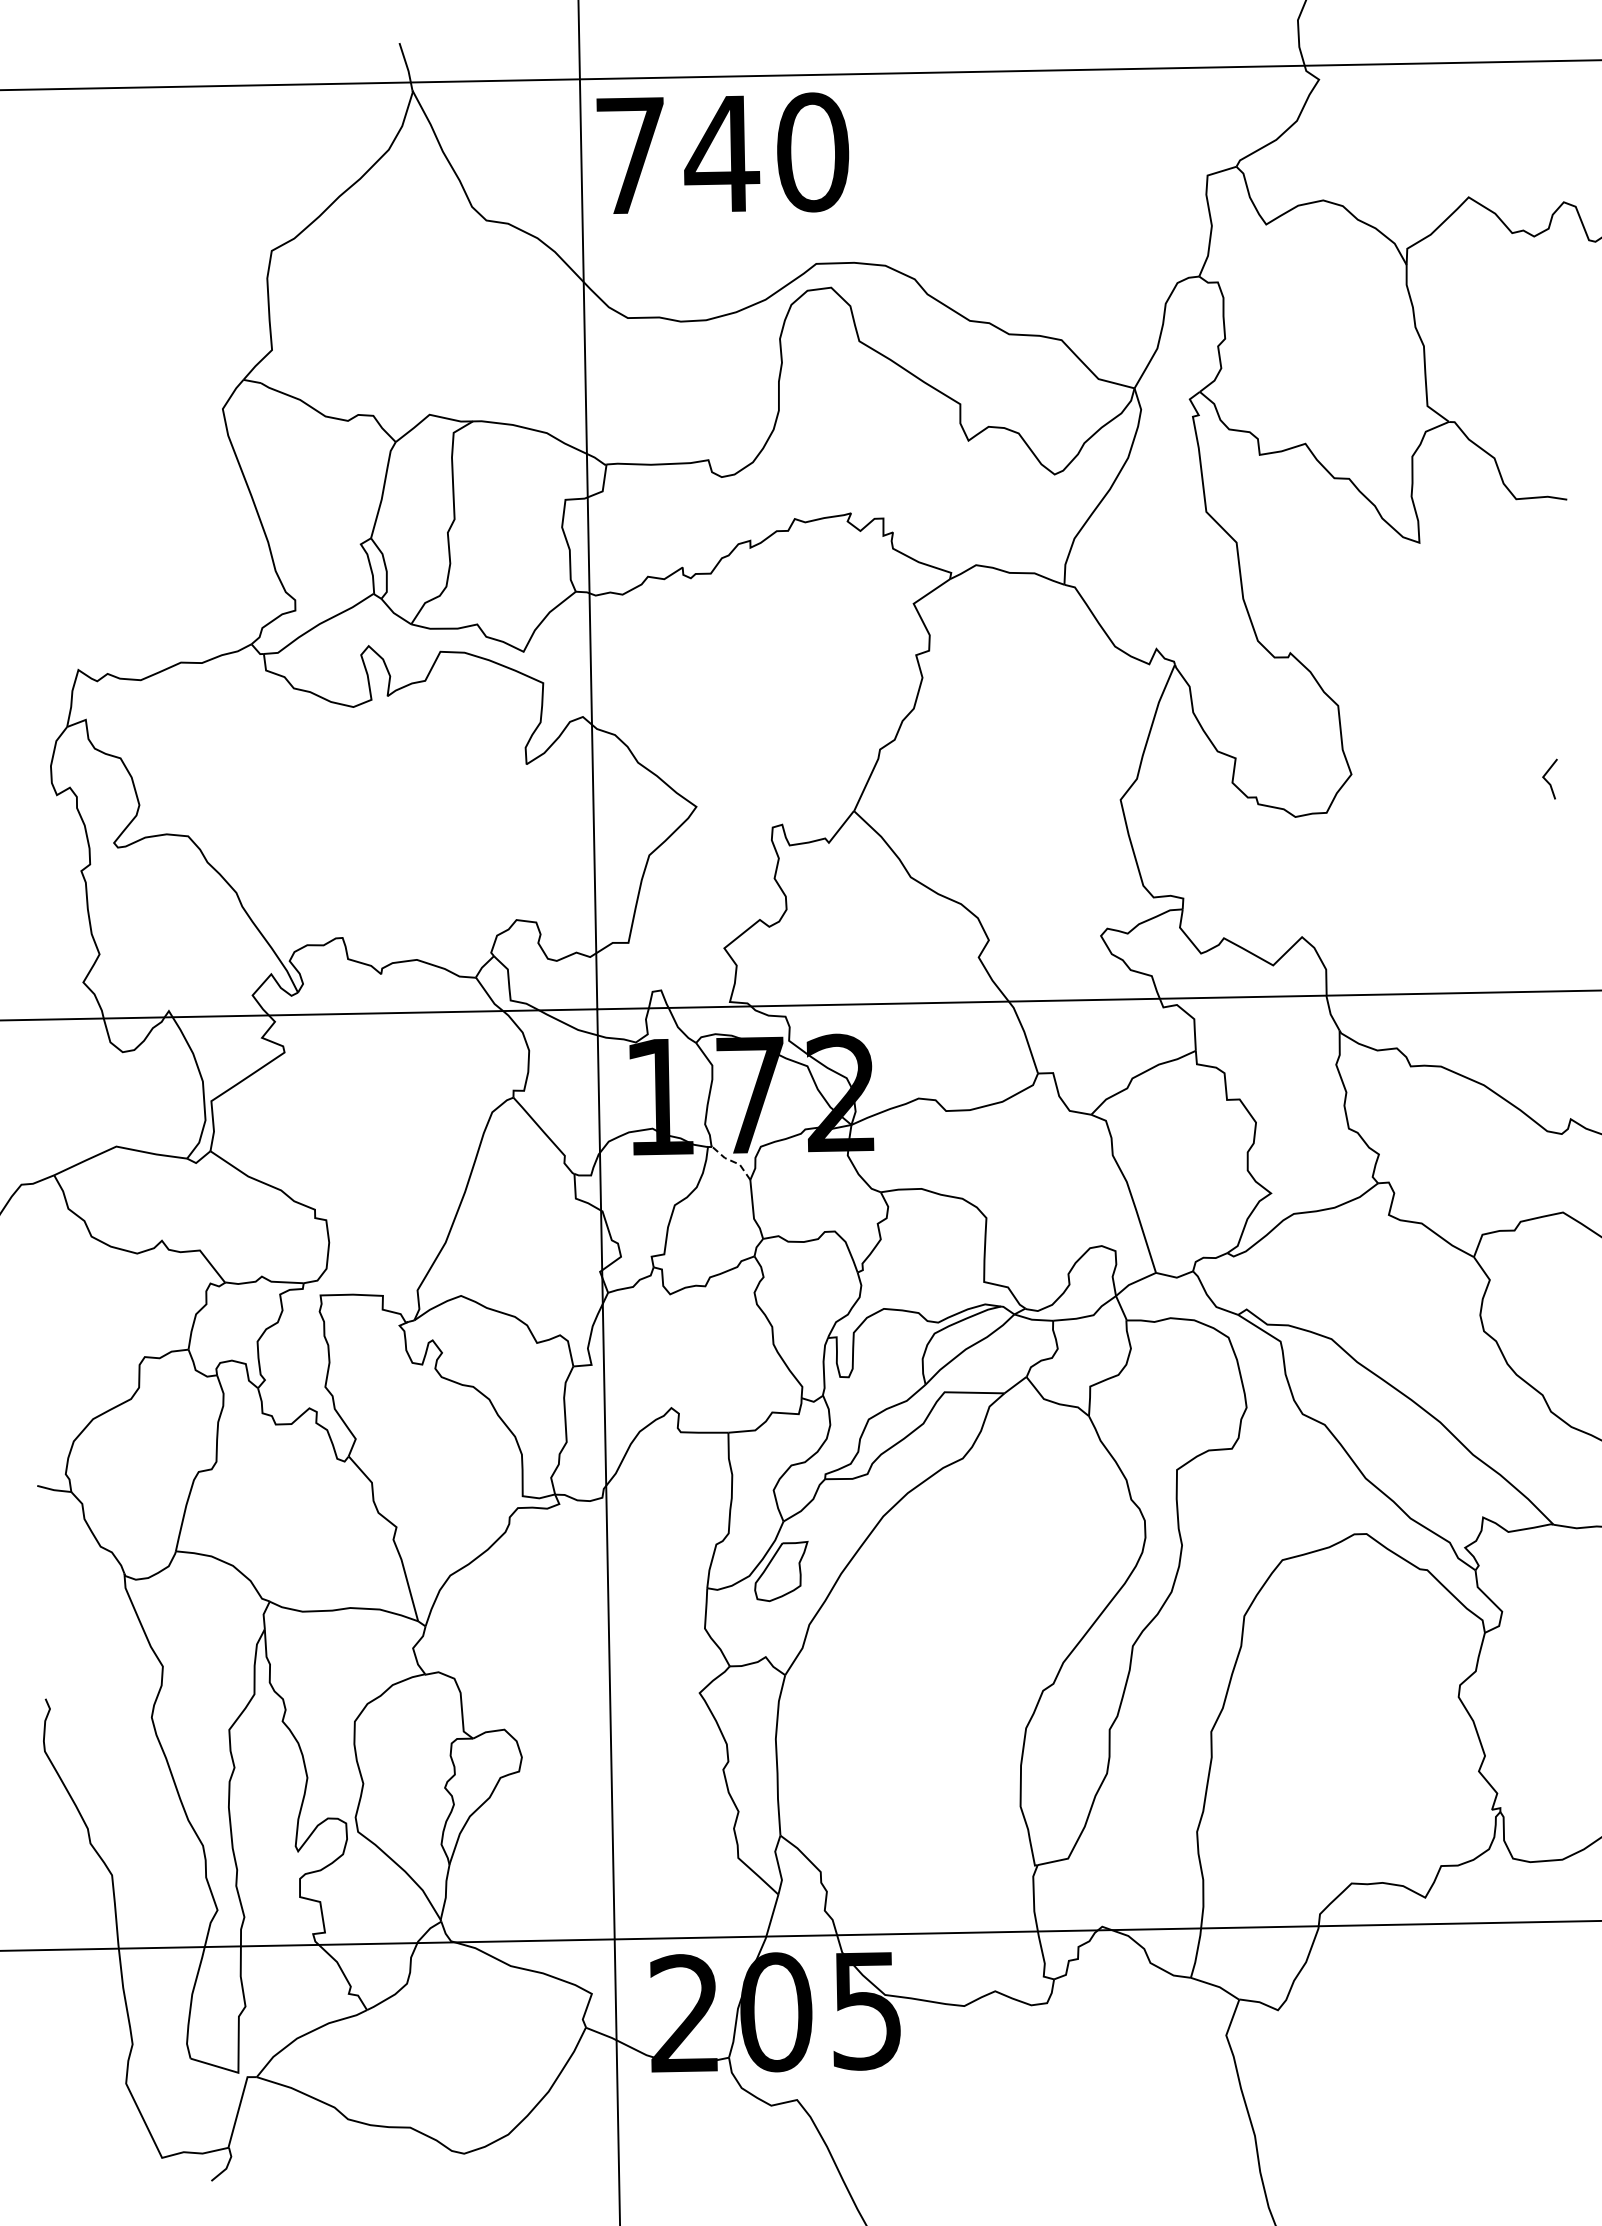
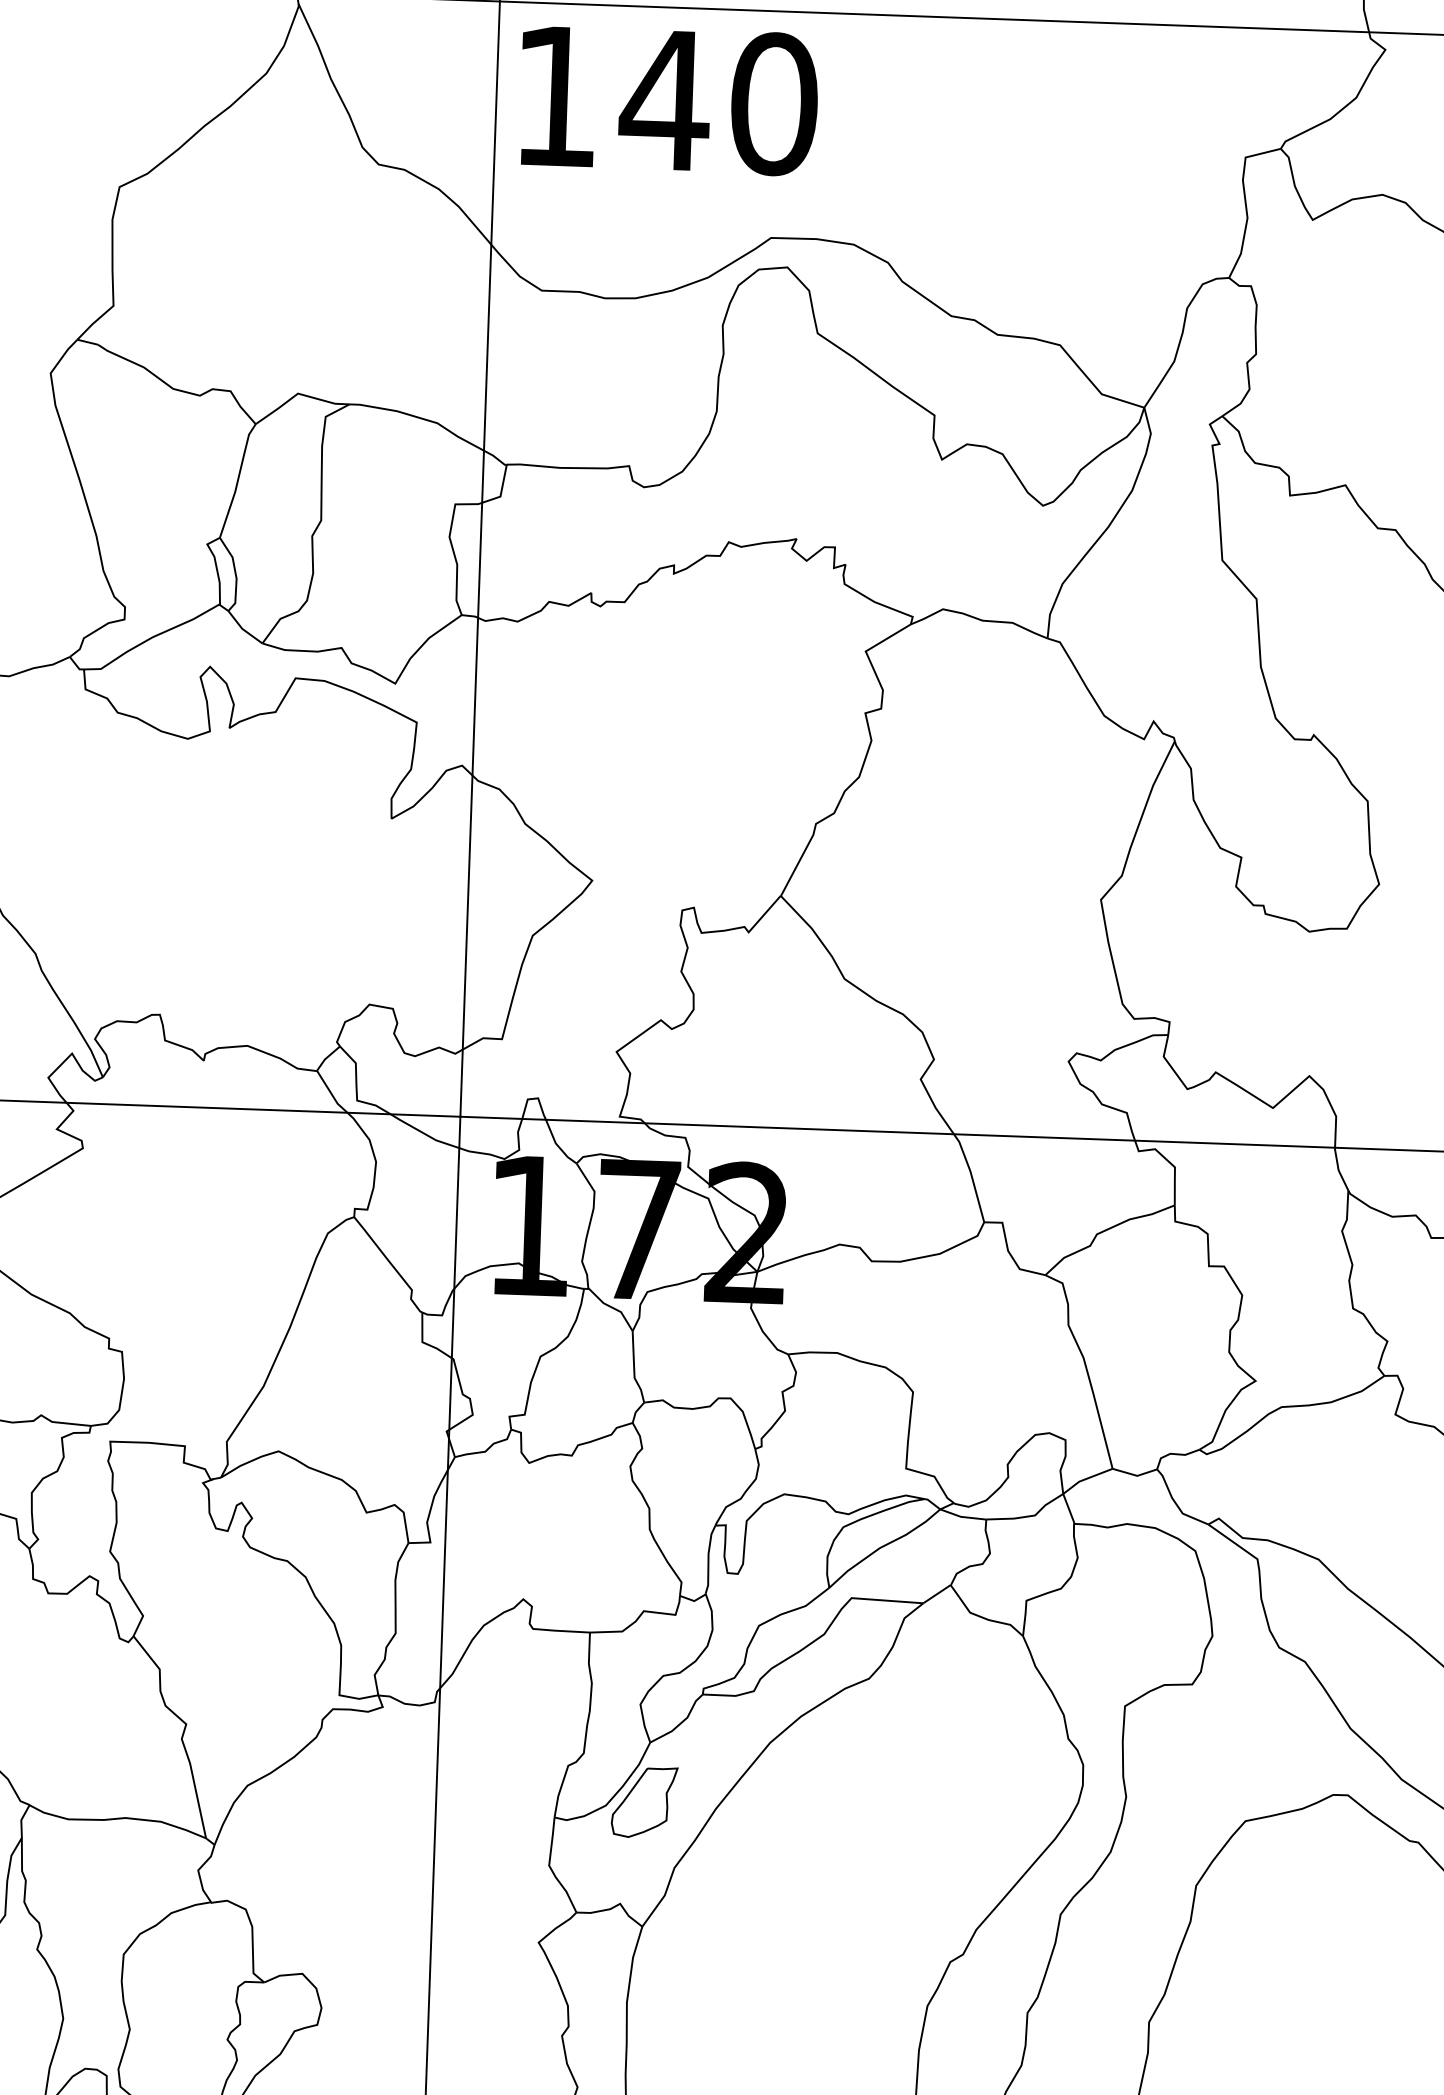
text: (630, 155) -> (555, 96), 740 -> 140
line: (732, 1161) -> (612, 1307), dashed -> solid

